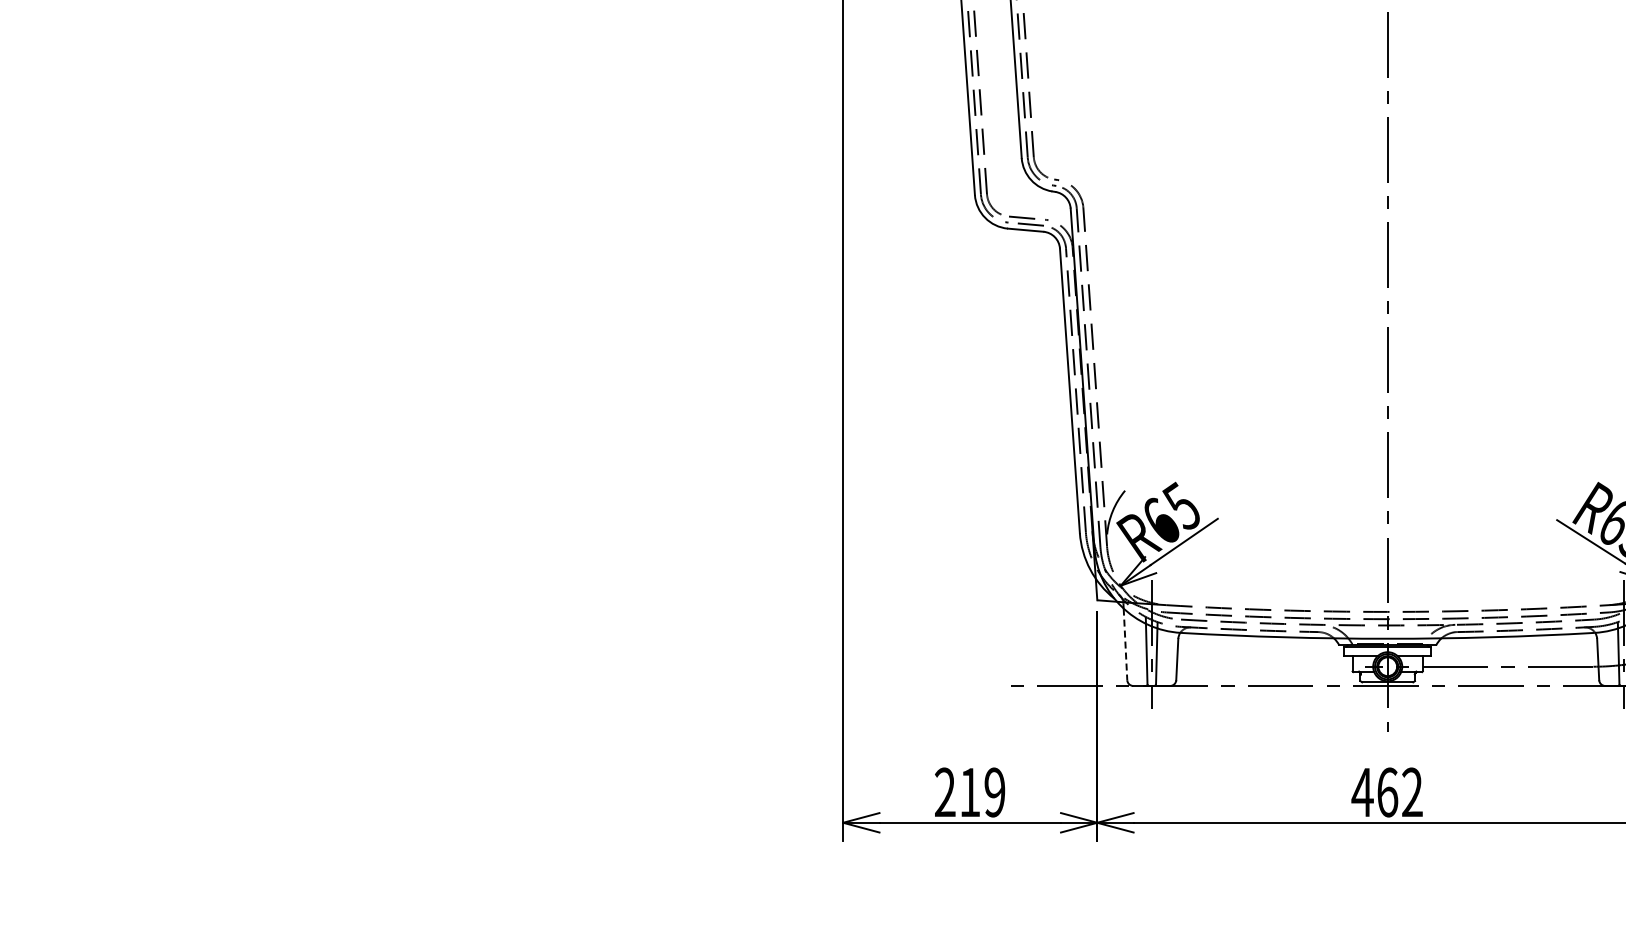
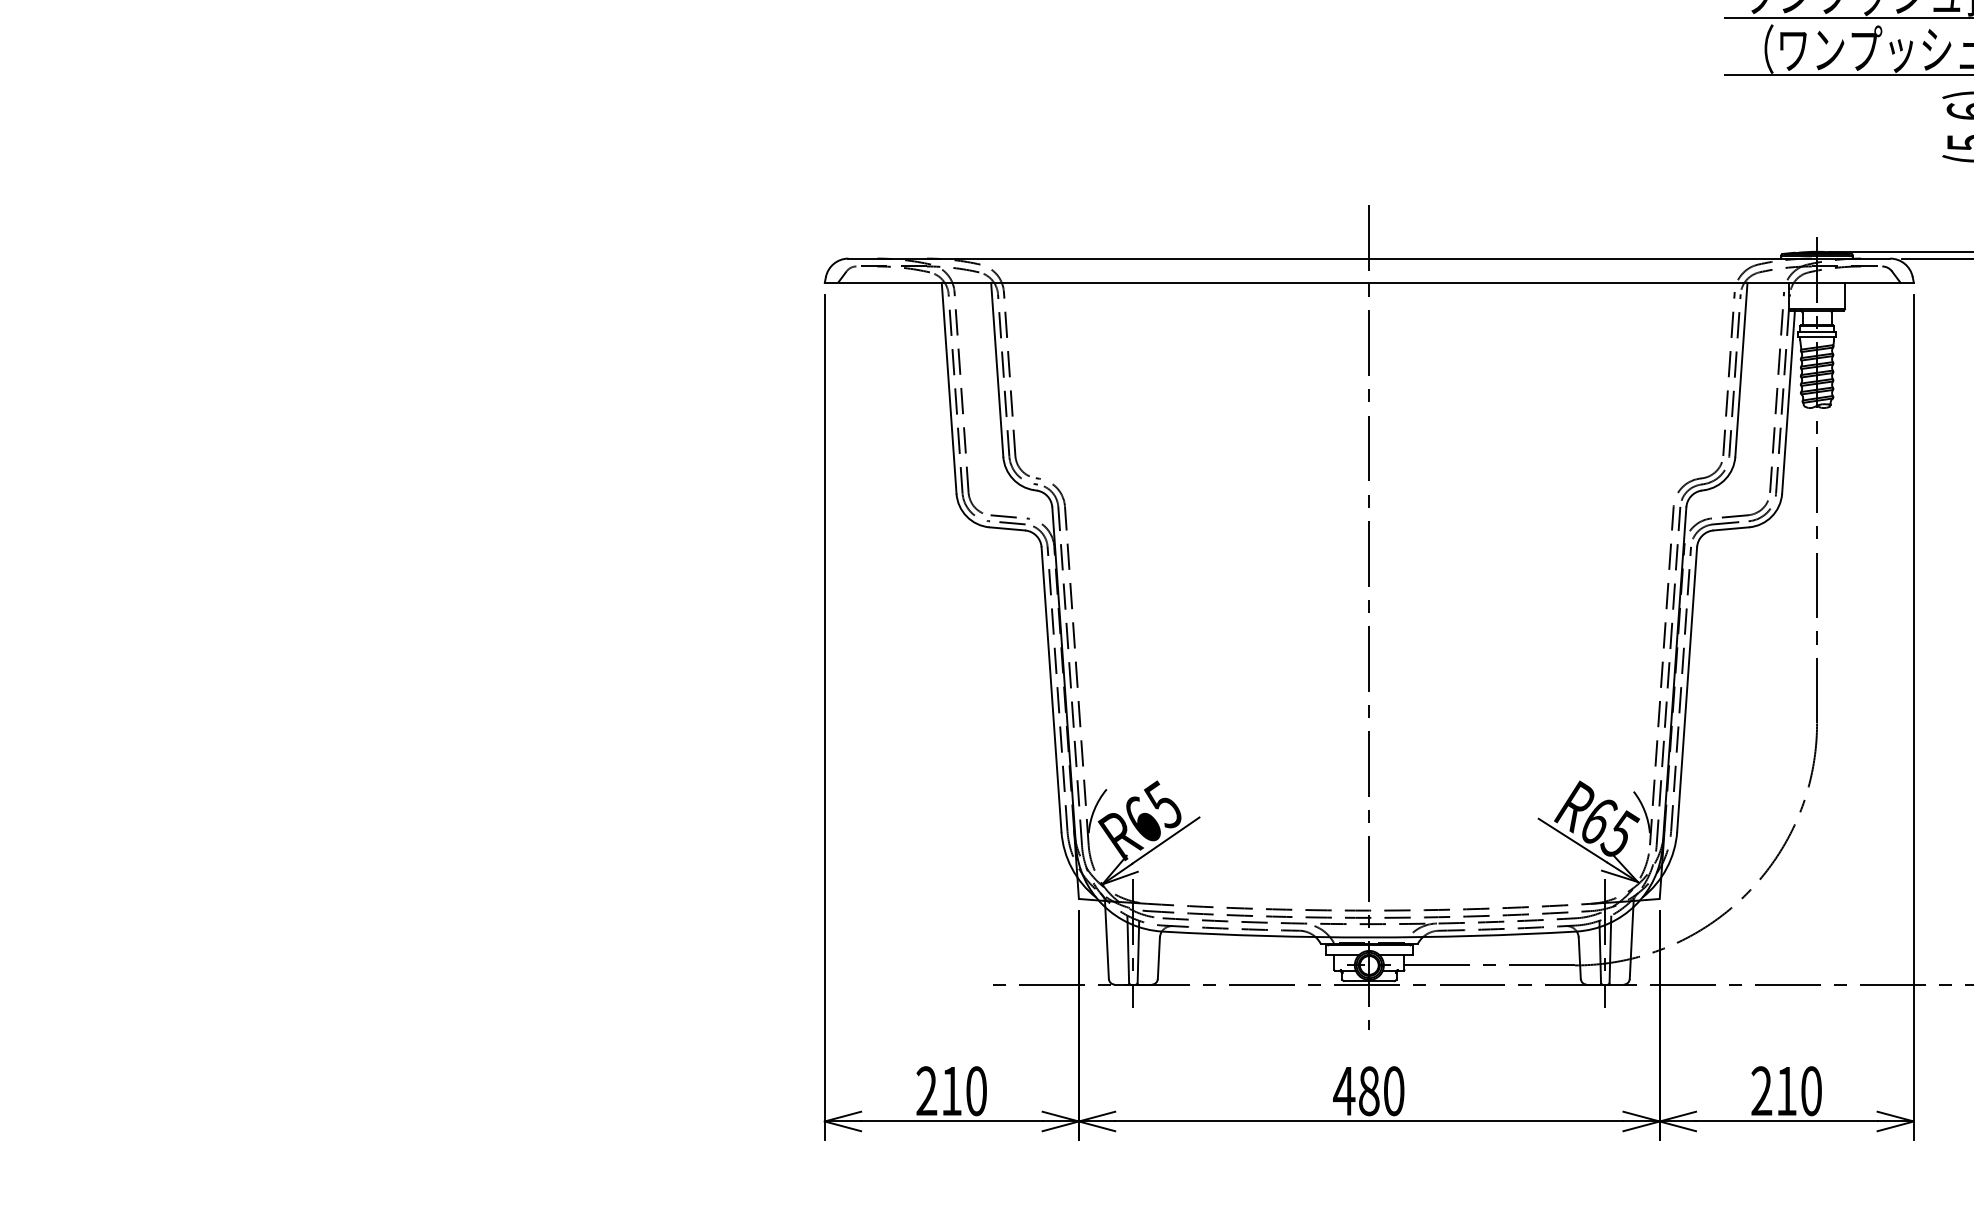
line: (1125, 644) -> (1107, 943), dashed -> solid
text: (994, 792) -> (976, 1091), 219 -> 210
text: (1399, 792) -> (1381, 1091), 462 -> 480

